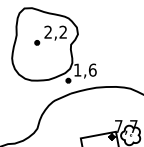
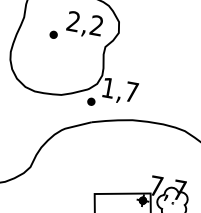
text: (92, 69) -> (131, 91), 1,6 -> 1,7

